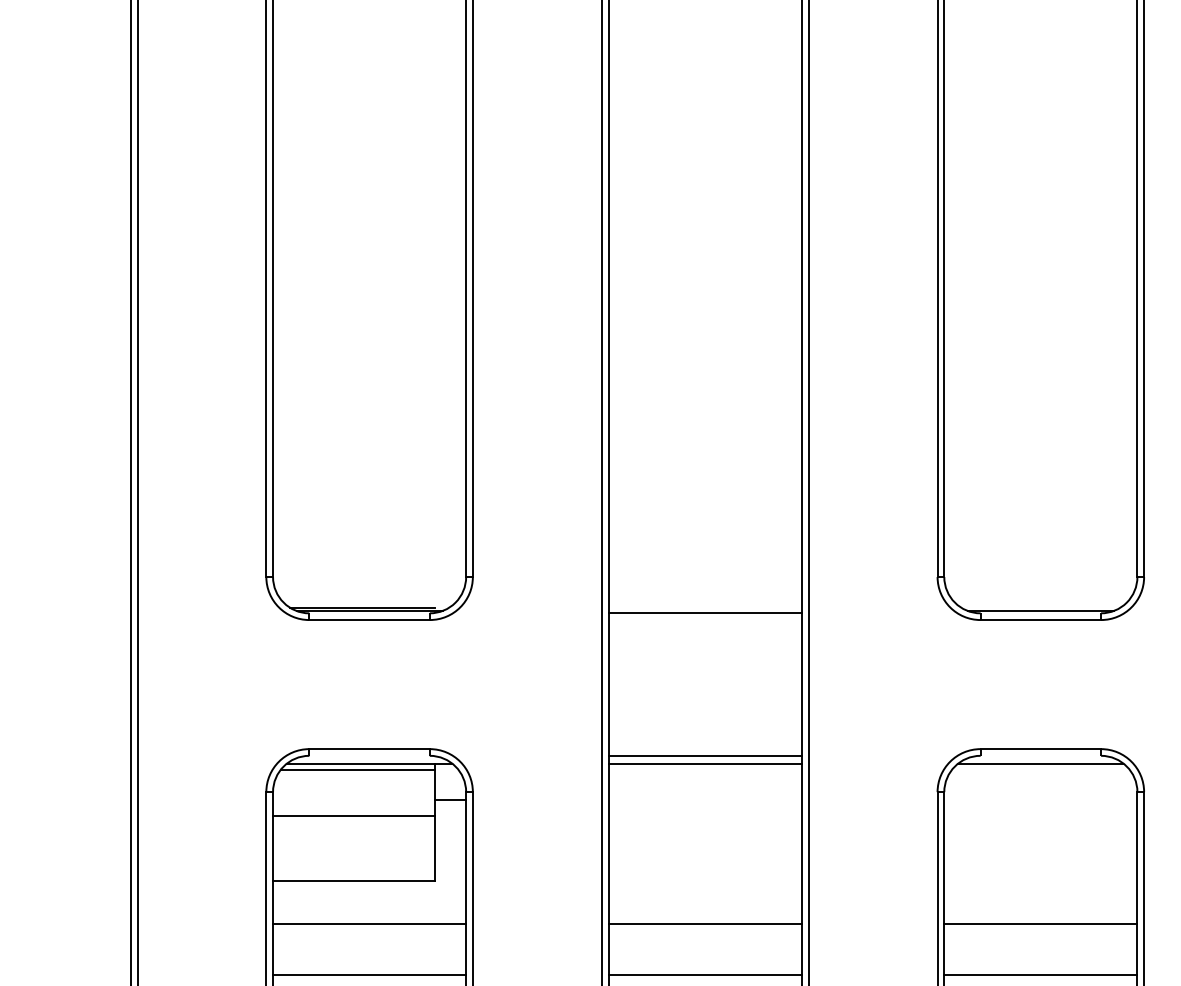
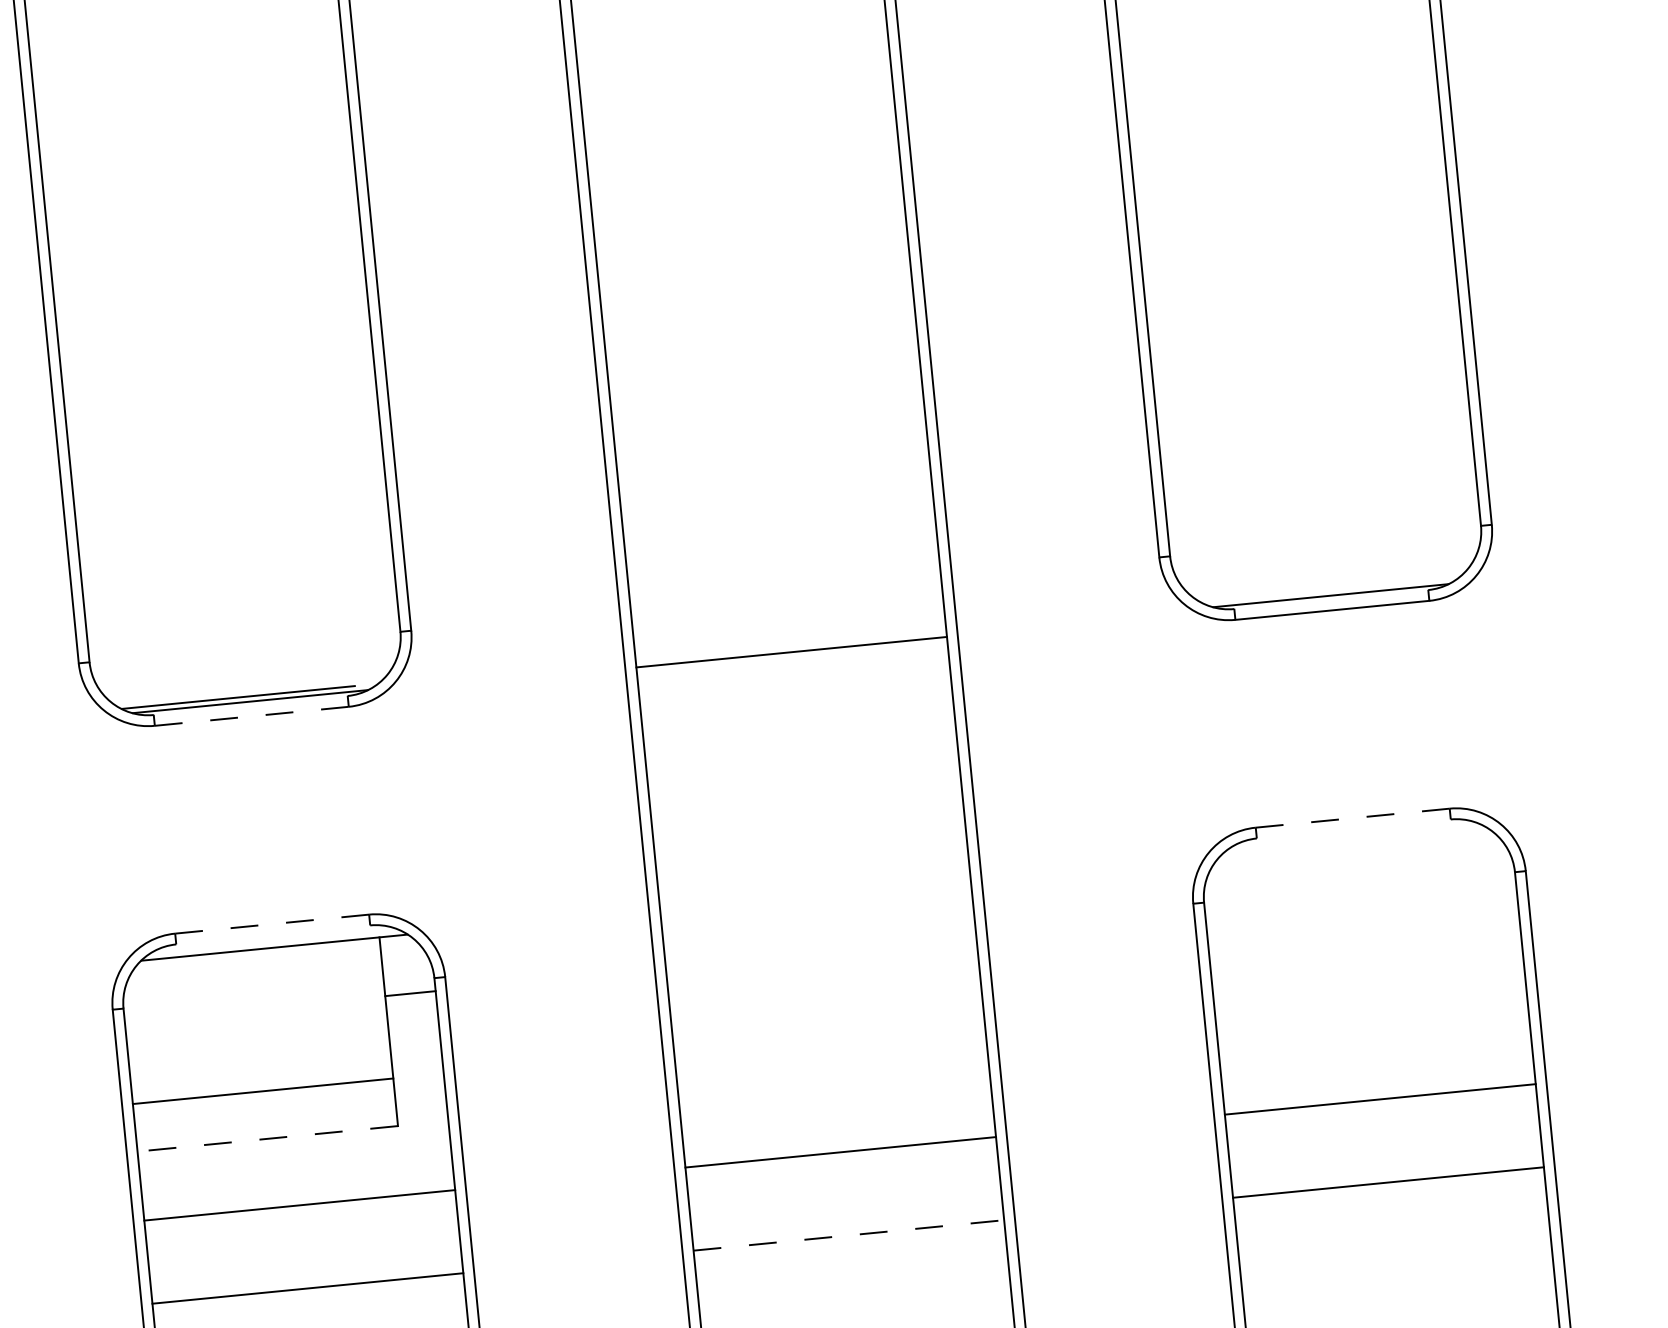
line: (369, 620) -> (251, 717), solid -> dashed
line: (370, 749) -> (273, 924), solid -> dashed
line: (1041, 749) -> (1353, 818), solid -> dashed
line: (705, 755) -> (813, 881), removed
line: (705, 763) -> (815, 894), removed
line: (1040, 763) -> (1354, 841), removed
line: (357, 770) -> (256, 960), removed
line: (353, 816) -> (262, 1091), moved
line: (353, 880) -> (266, 1138), solid -> dashed
line: (706, 975) -> (850, 1235), solid -> dashed

